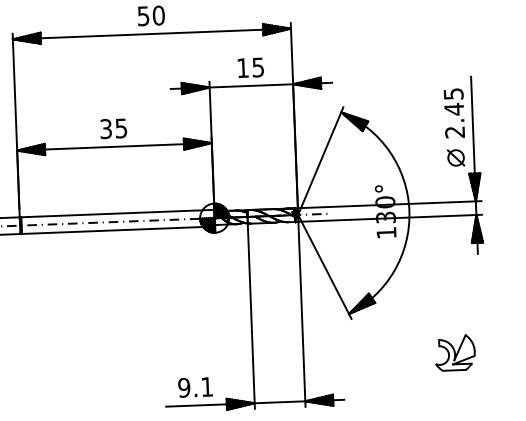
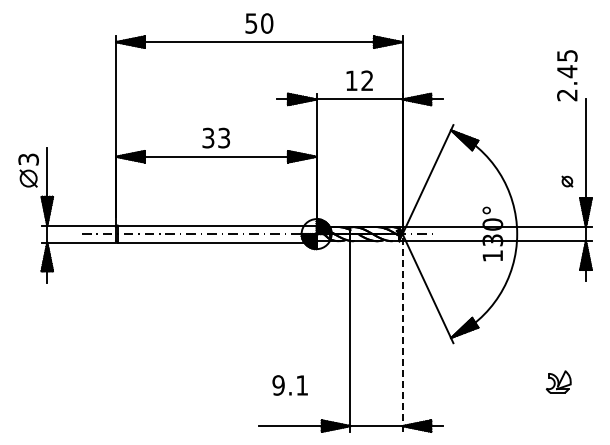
text: (258, 67) -> (367, 80), 15 -> 12
text: (454, 113) -> (567, 75), moved
text: (121, 127) -> (224, 137), 35 -> 33
part: (456, 157) -> (567, 181), size x0.6
line: (301, 310) -> (402, 332), solid -> dashed
part: (454, 352) -> (558, 381), size x0.6
text: (194, 387) -> (289, 385), moved

